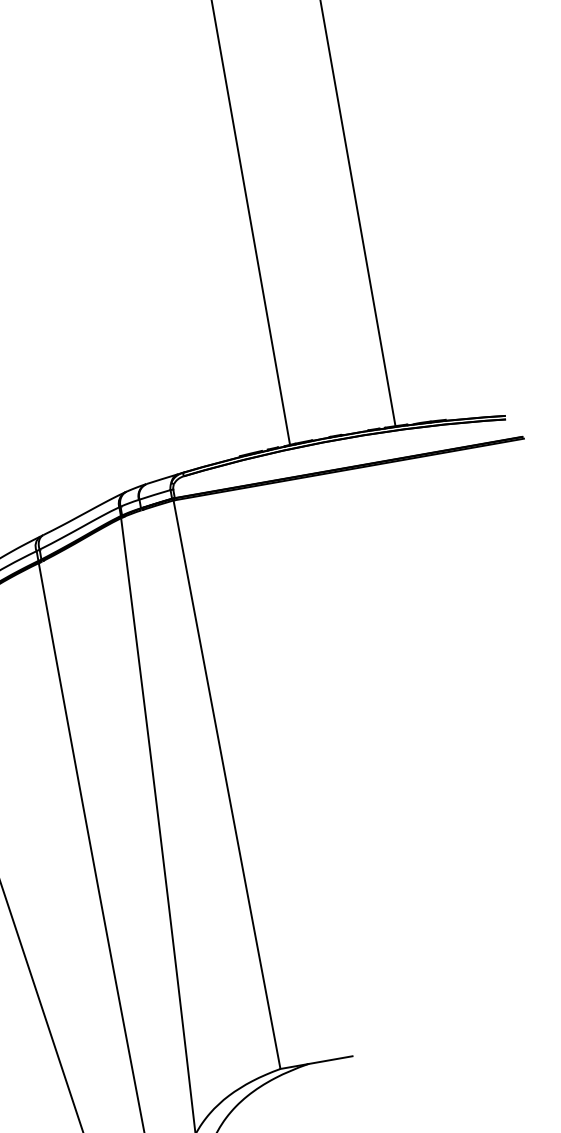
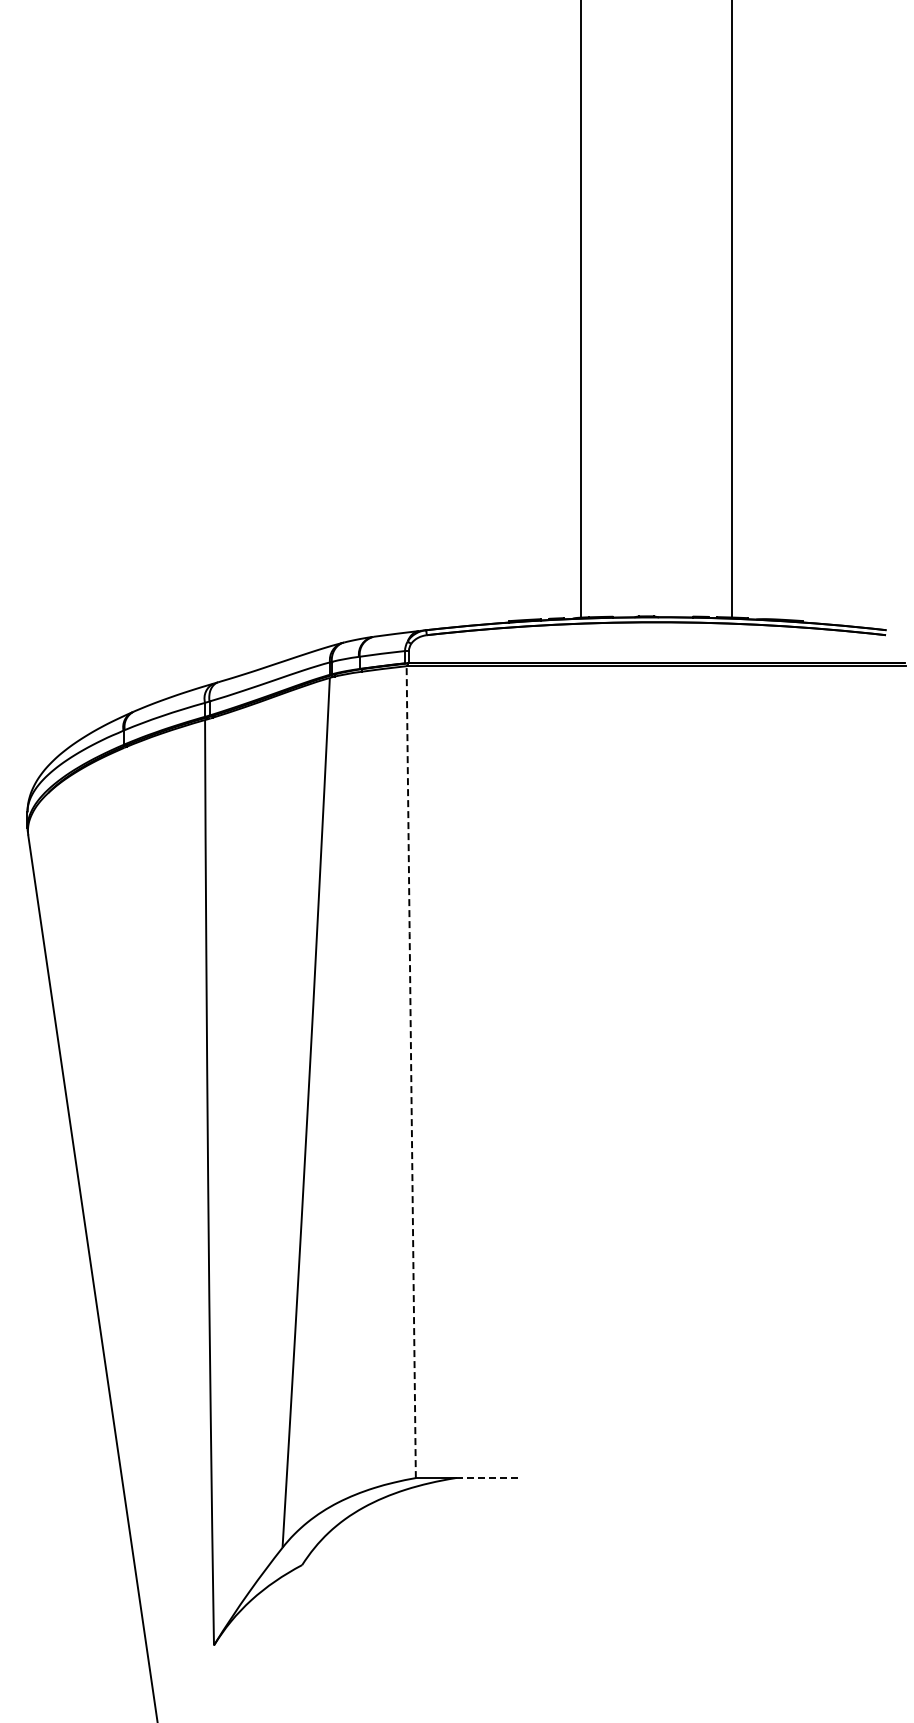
line: (227, 784) -> (411, 1071), solid -> dashed
line: (330, 1060) -> (487, 1478), solid -> dashed

